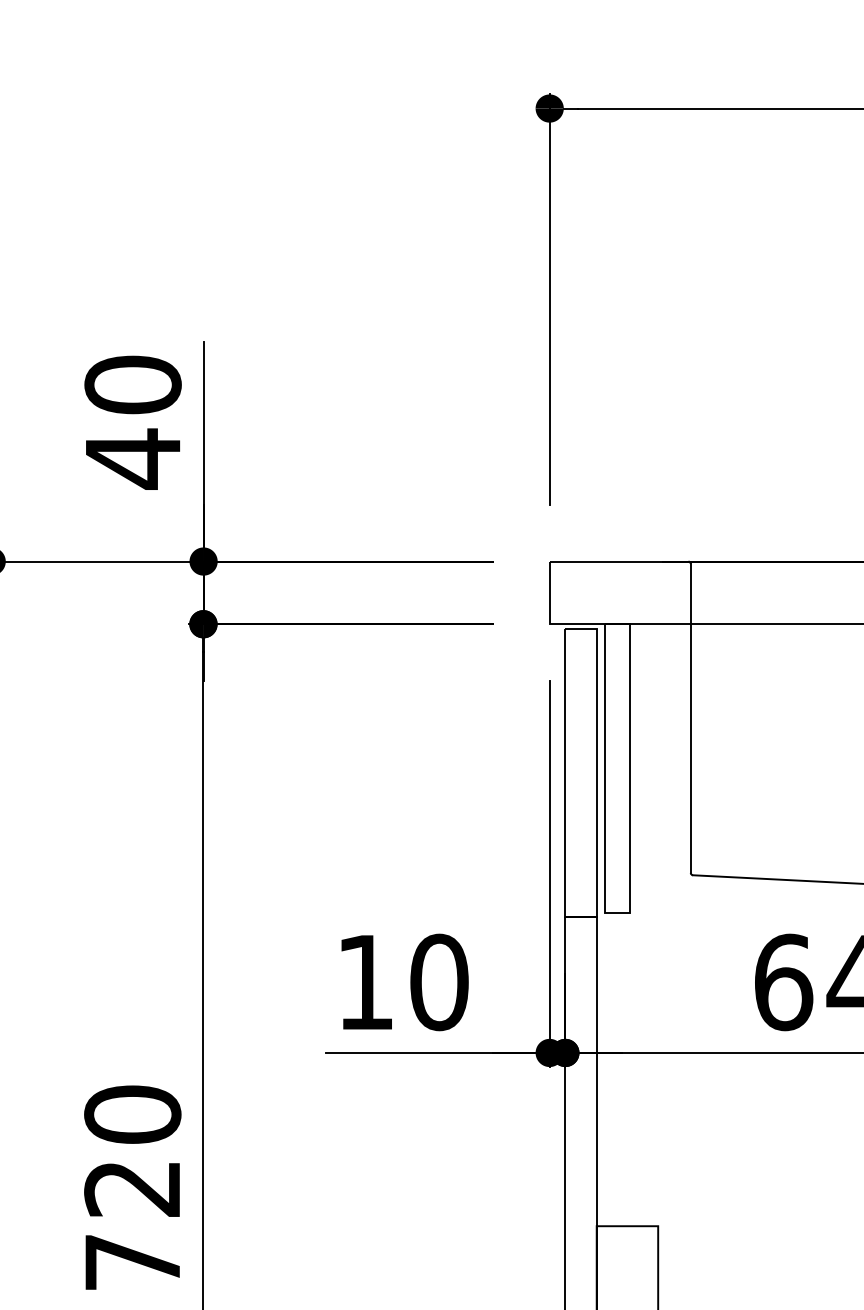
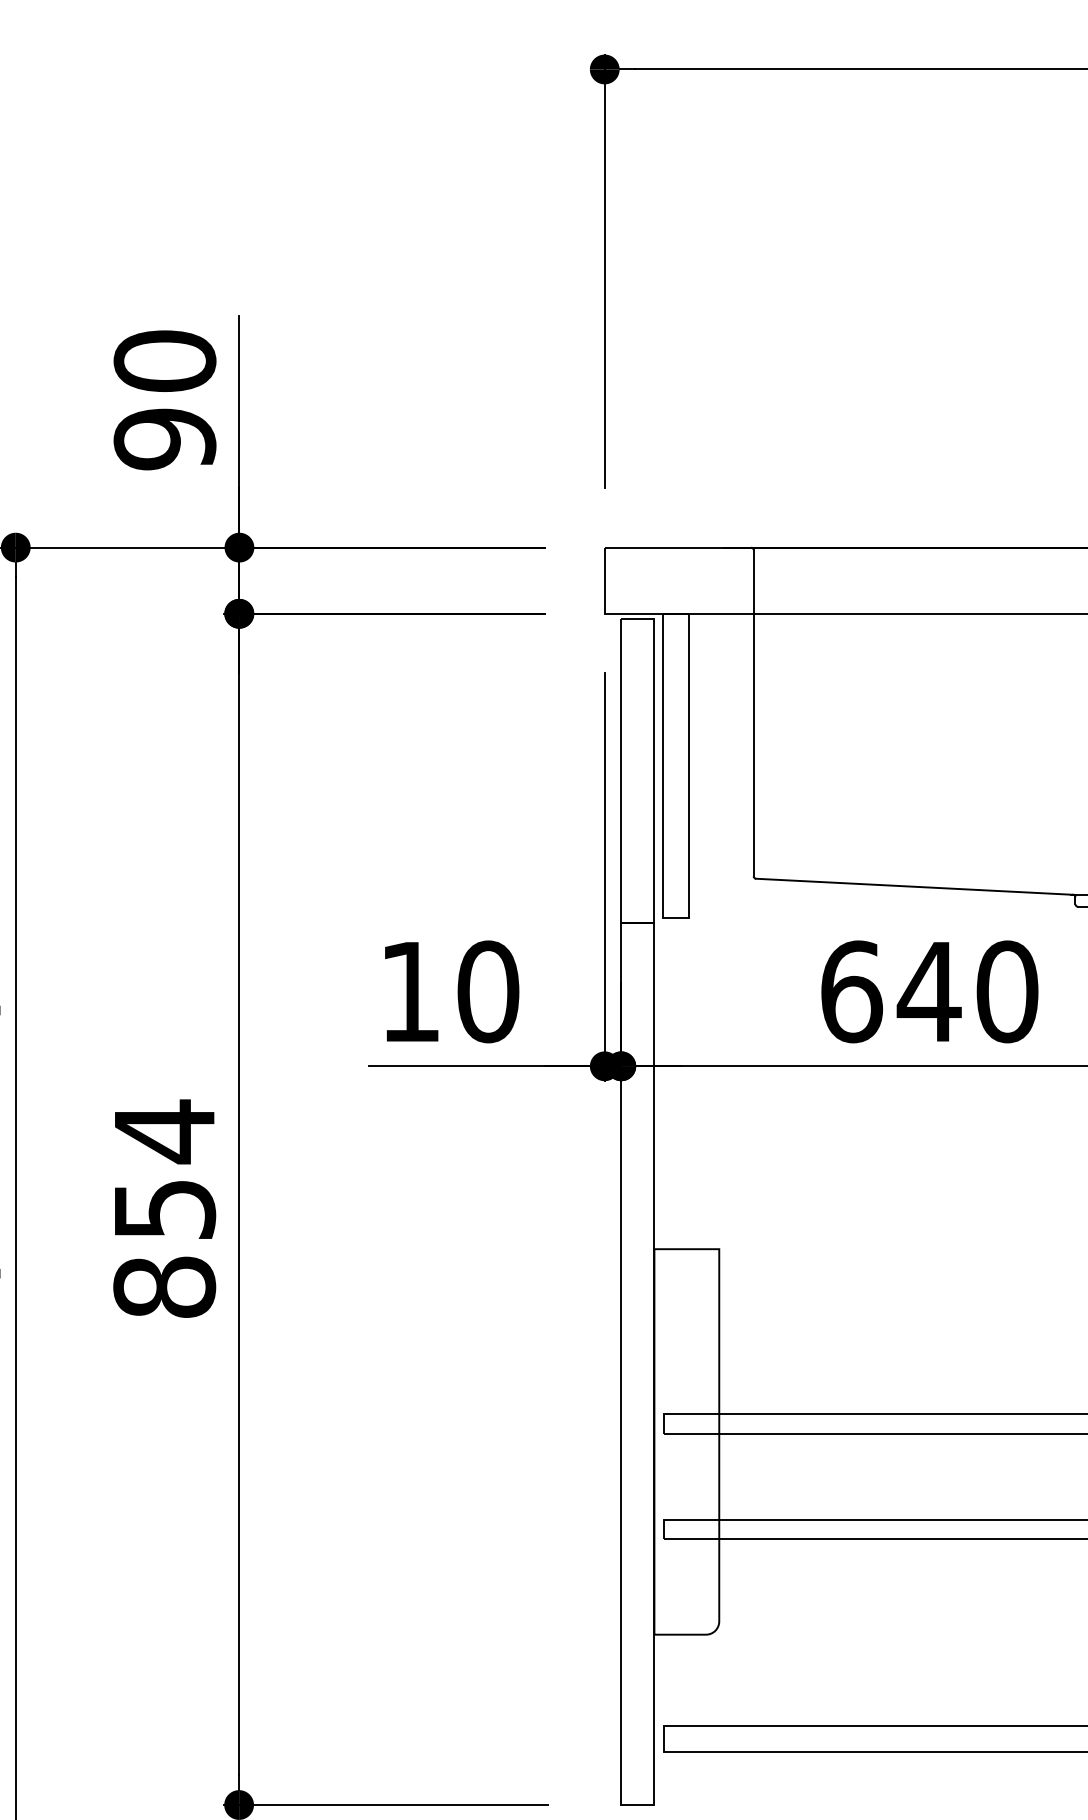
text: (132, 459) -> (164, 439), 40 -> 90
text: (132, 1187) -> (164, 1208), 720 -> 854

